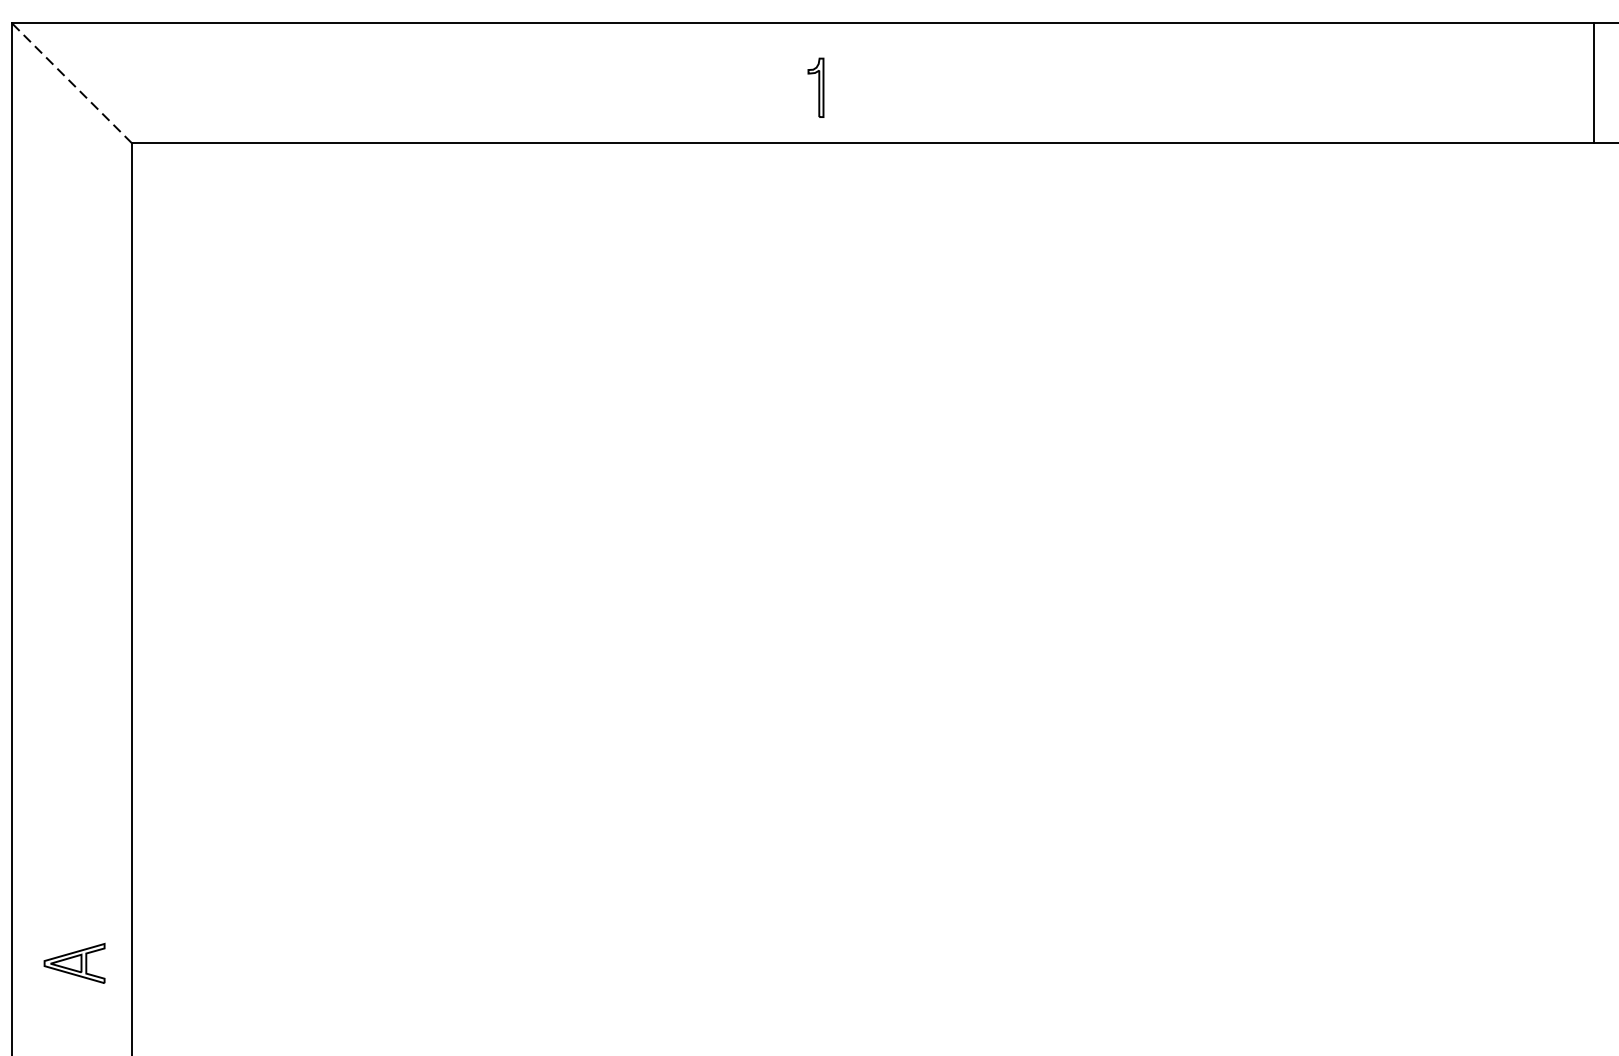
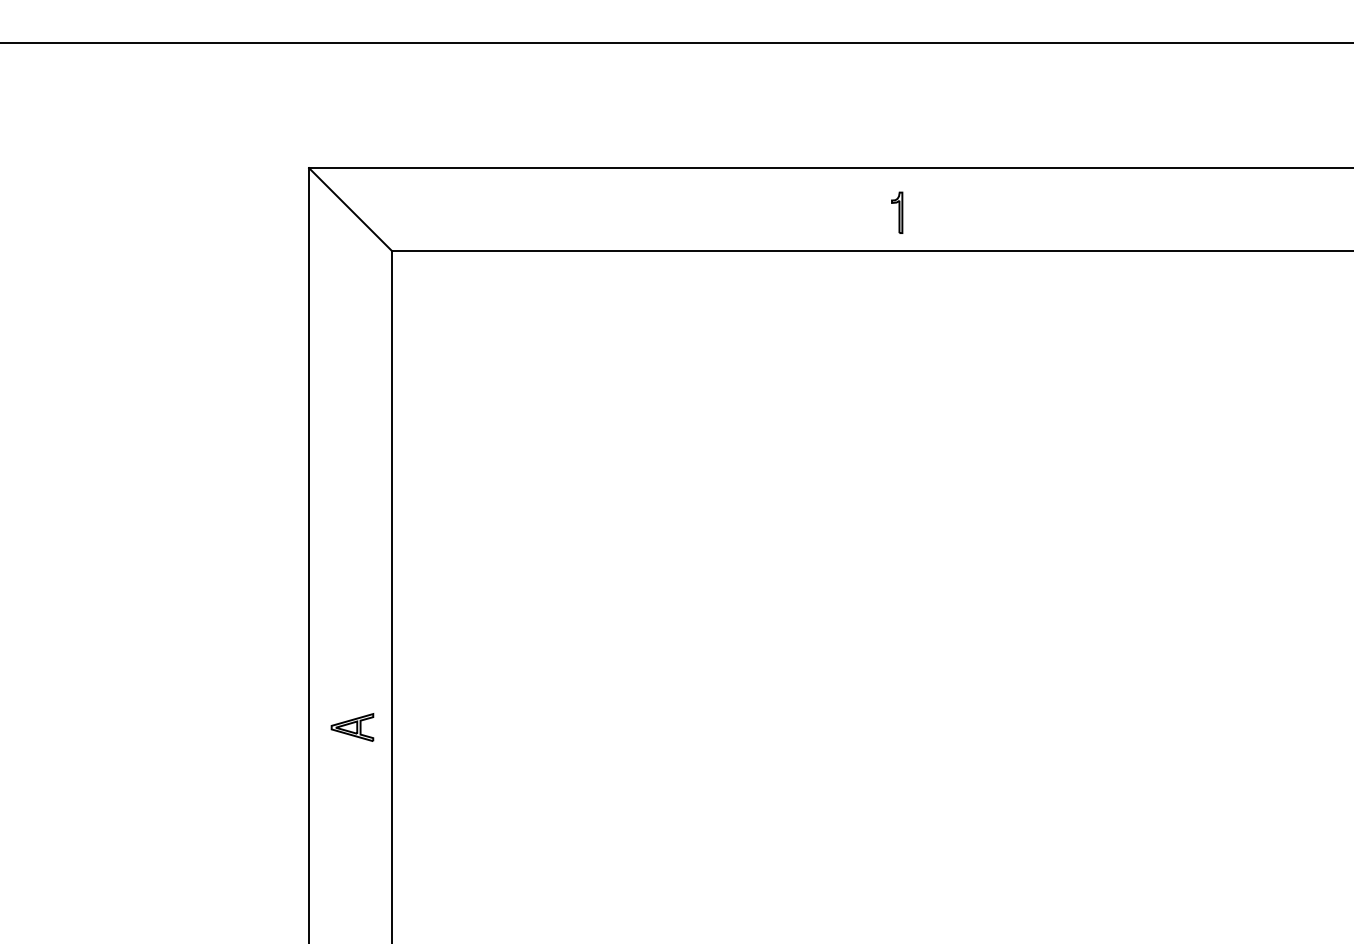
line: (71, 83) -> (350, 209), dashed -> solid
part: (816, 87) -> (897, 212), moved
part: (74, 963) -> (352, 727), moved

